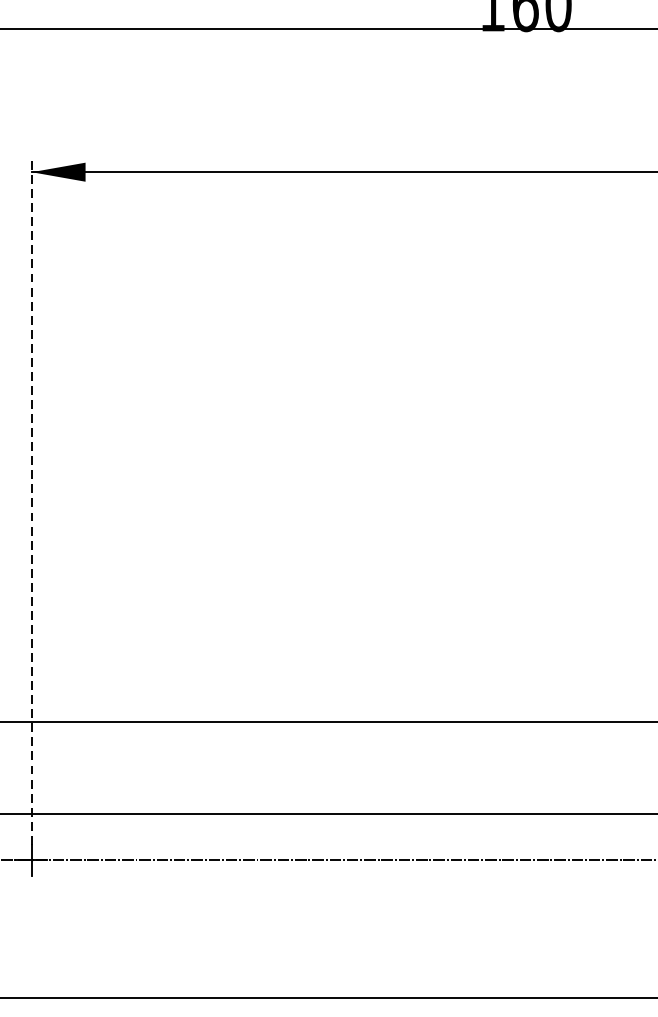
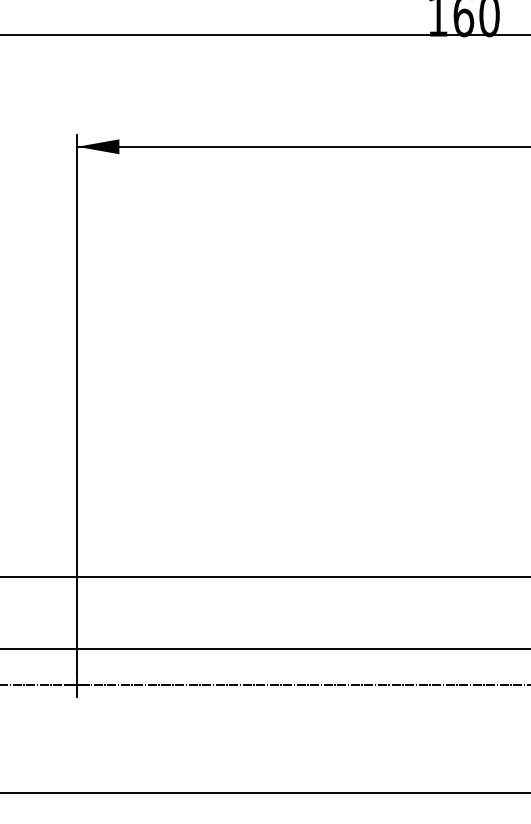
line: (32, 500) -> (77, 403), dashed -> solid

